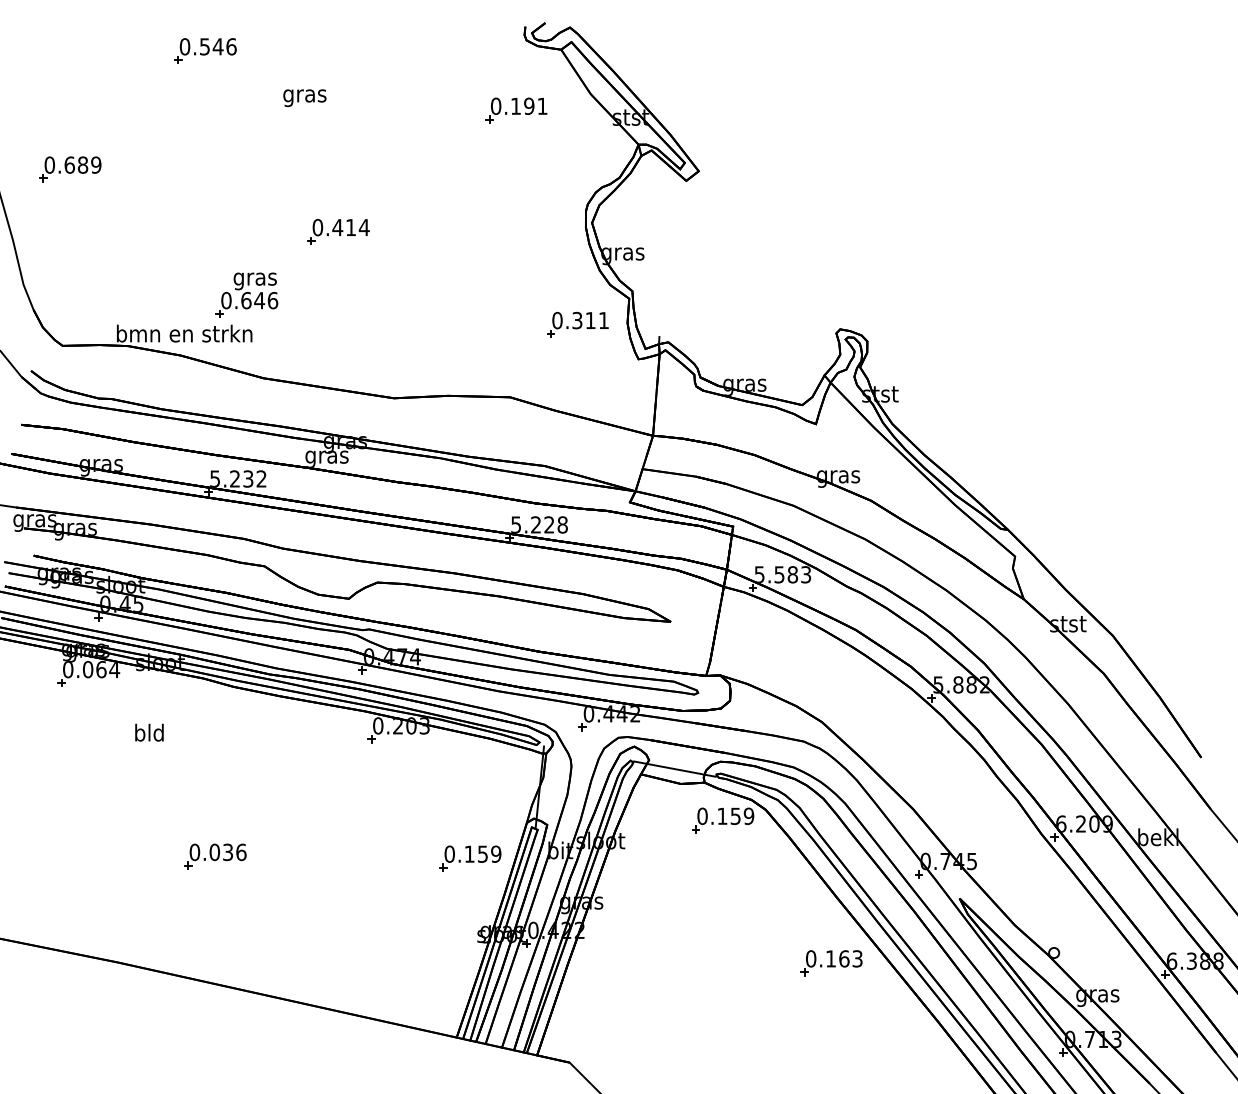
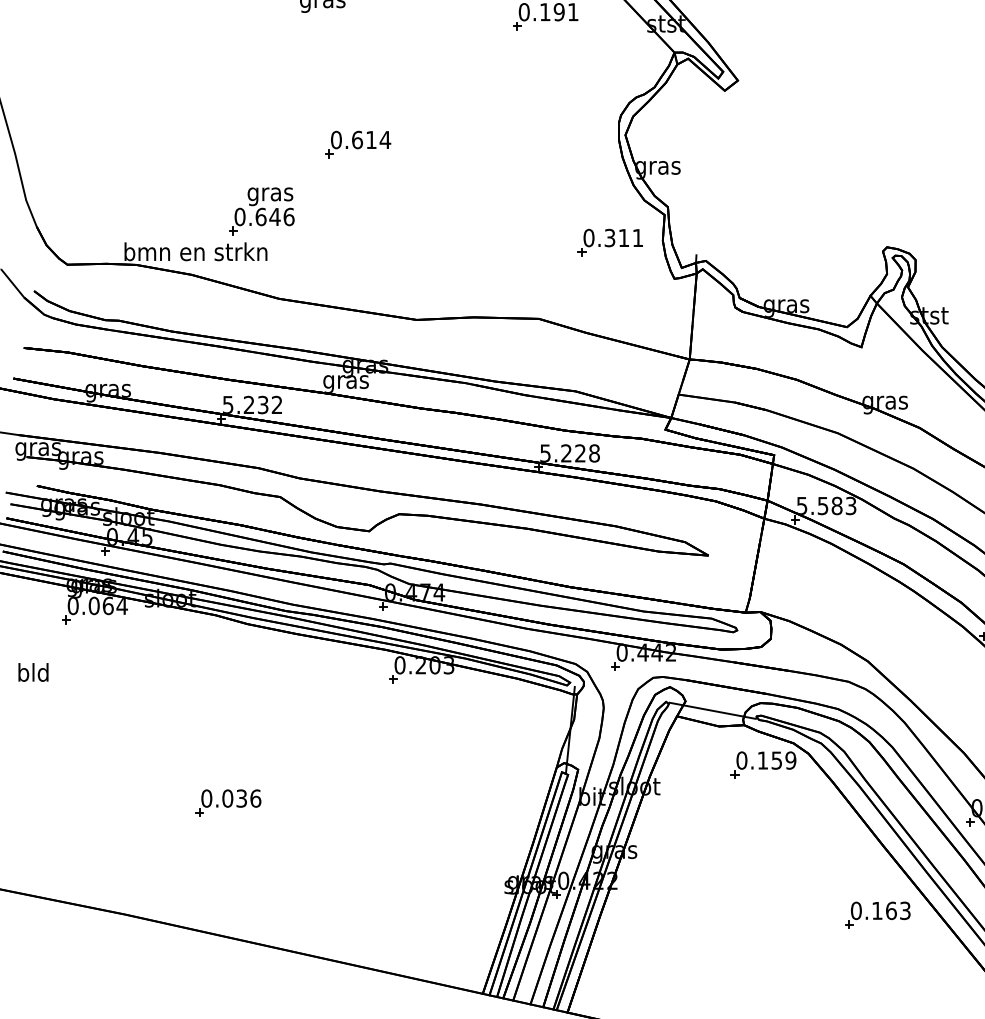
part: (70, 169) -> (75, 78), removed
text: (337, 227) -> (357, 139), 0.414 -> 0.614
text: (149, 732) -> (33, 672), moved
part: (470, 858) -> (497, 805), removed

